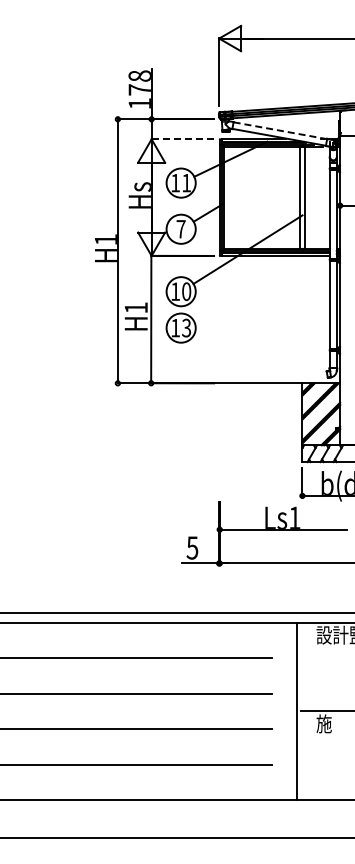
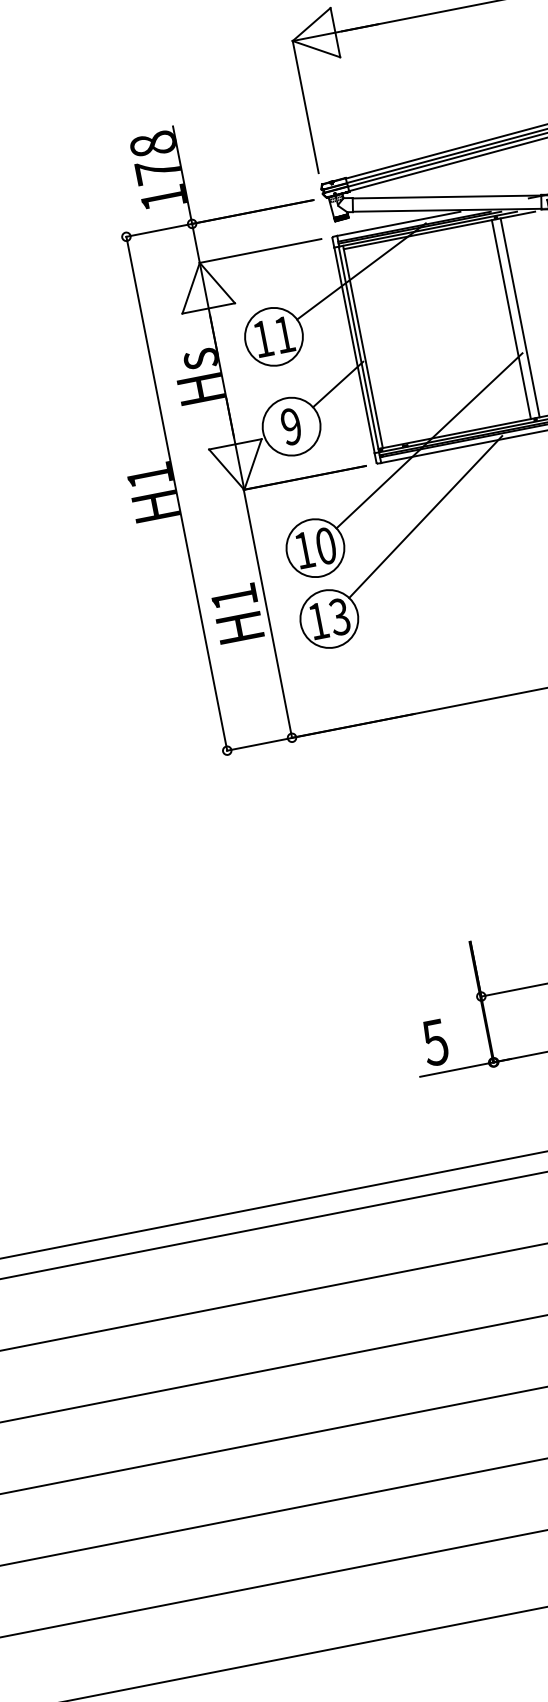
line: (280, 130) -> (447, 196), dashed -> solid
line: (182, 139) -> (259, 251), dashed -> solid
text: (180, 228) -> (289, 425), 7 -> 9
line: (238, 286) -> (425, 516), added

